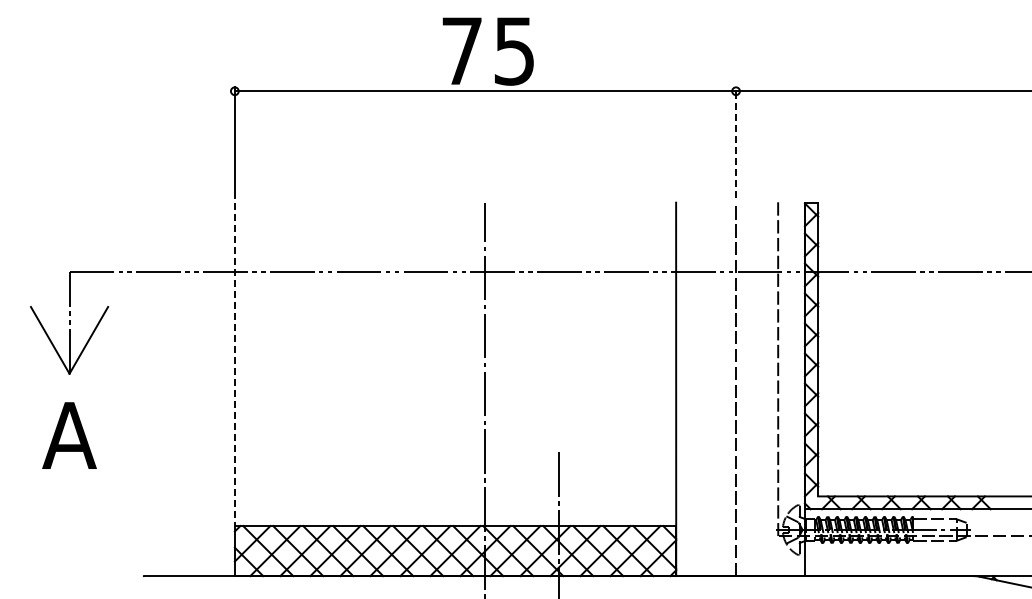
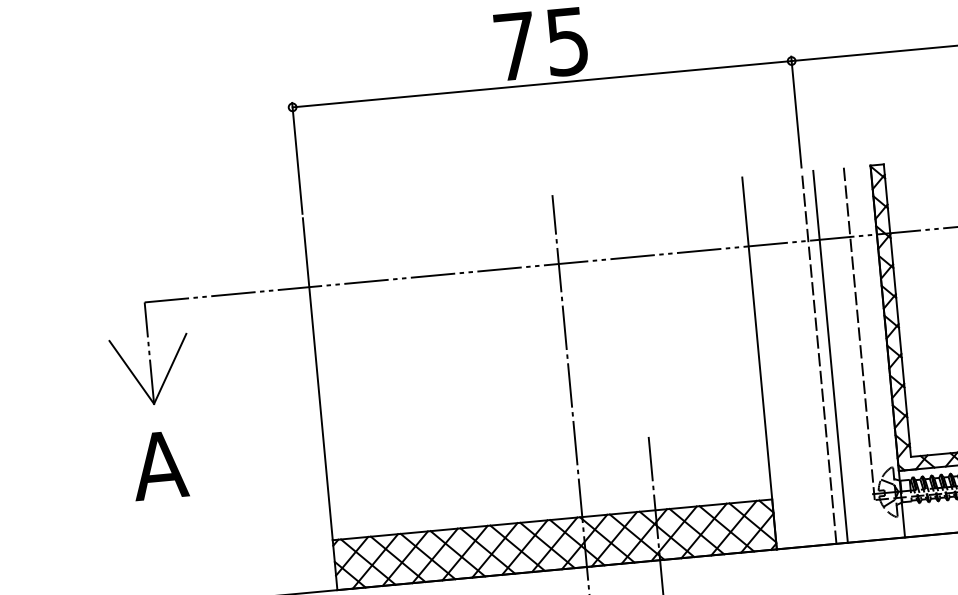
line: (736, 142) -> (796, 112), dashed -> solid
line: (234, 364) -> (317, 379), dashed -> solid
line: (747, 389) -> (830, 356), added

